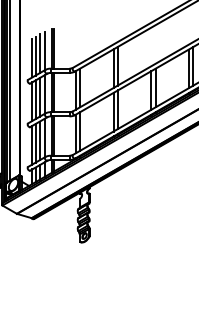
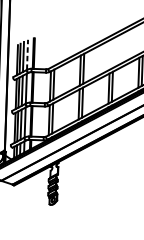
line: (45, 50) -> (27, 54), solid -> dashed

